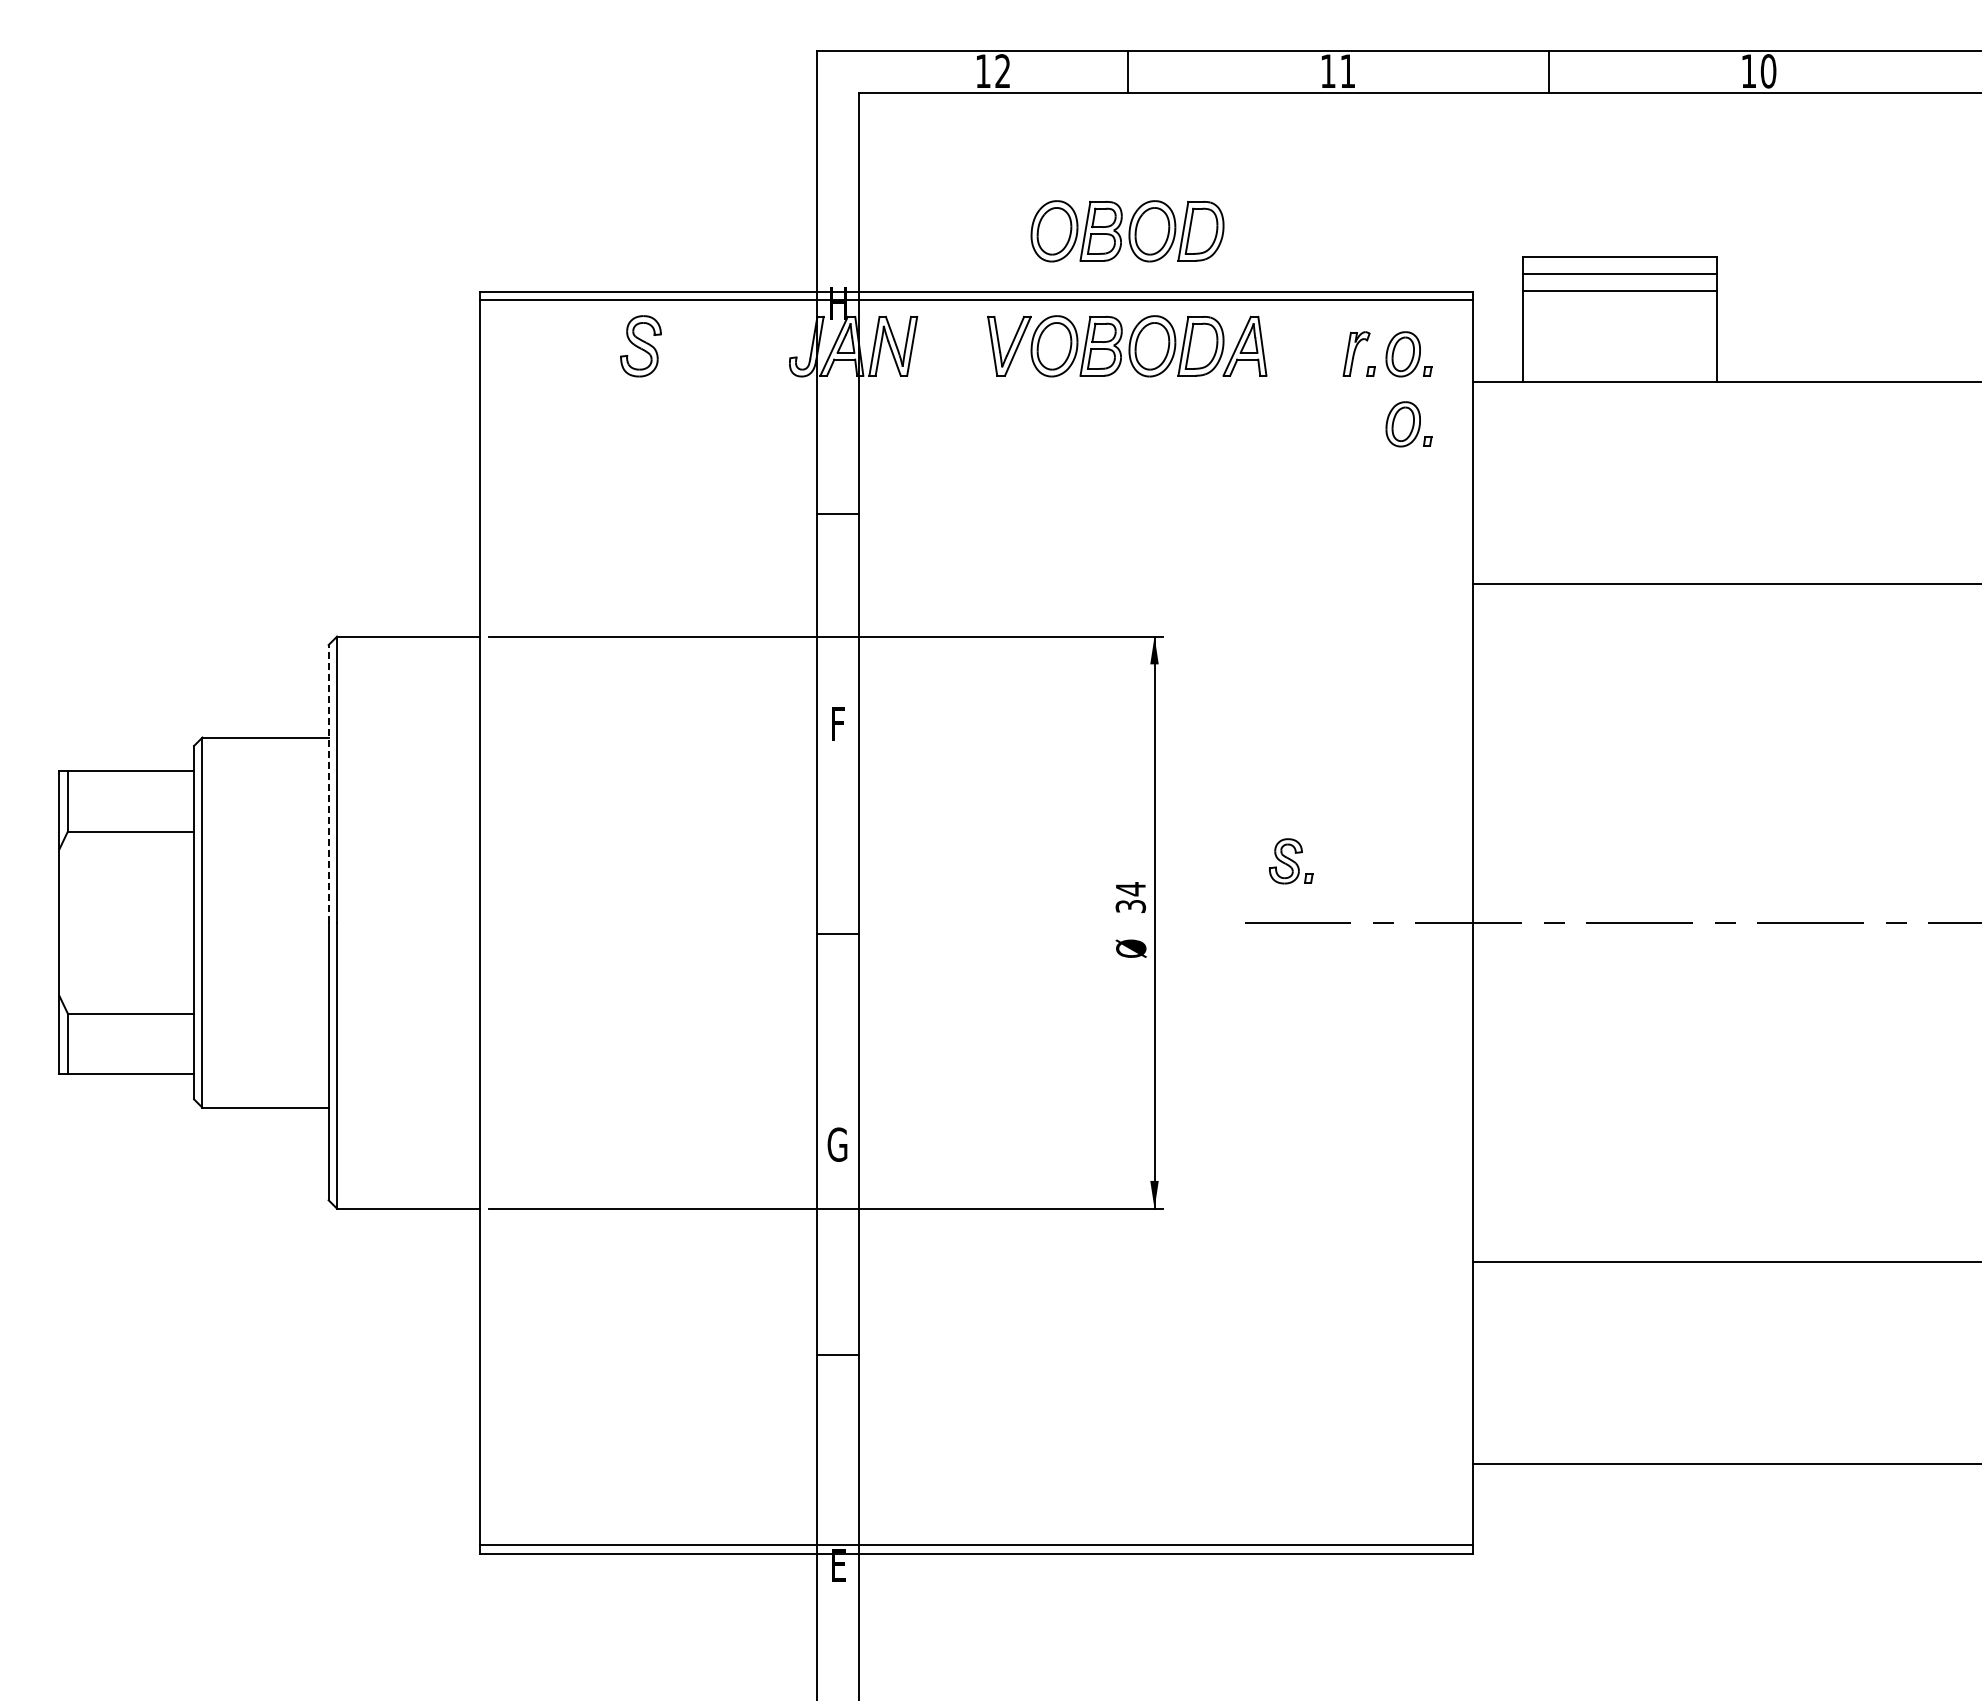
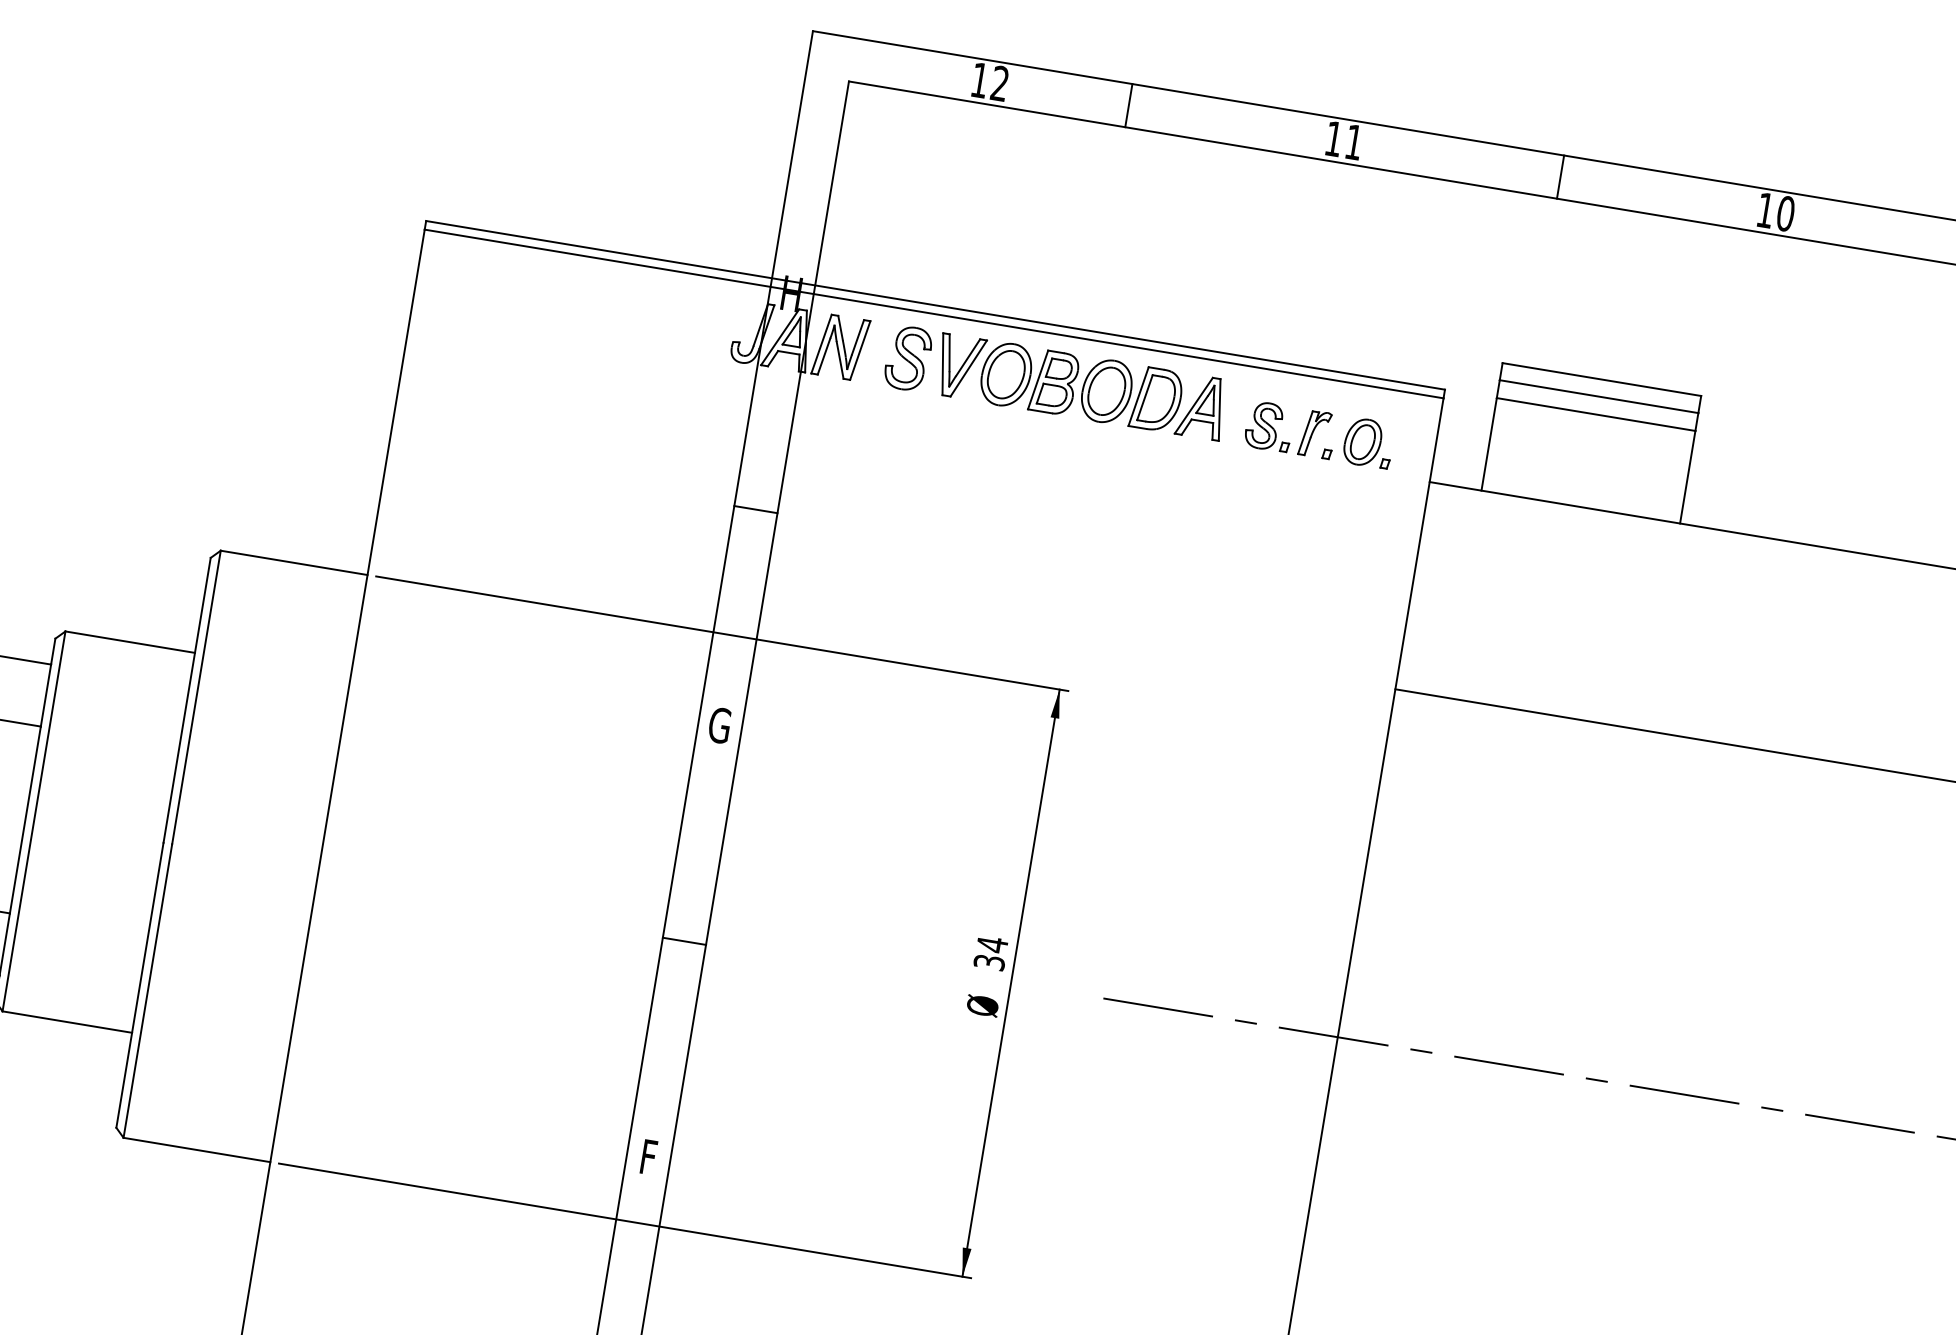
part: (1127, 231) -> (1100, 269), removed
part: (640, 346) -> (907, 358), moved
part: (1408, 424) -> (1356, 515), removed
text: (837, 723) -> (719, 724), F -> G
line: (328, 783) -> (186, 700), dashed -> solid
part: (1291, 861) -> (1269, 426), moved
text: (837, 1144) -> (648, 1156), G -> F

